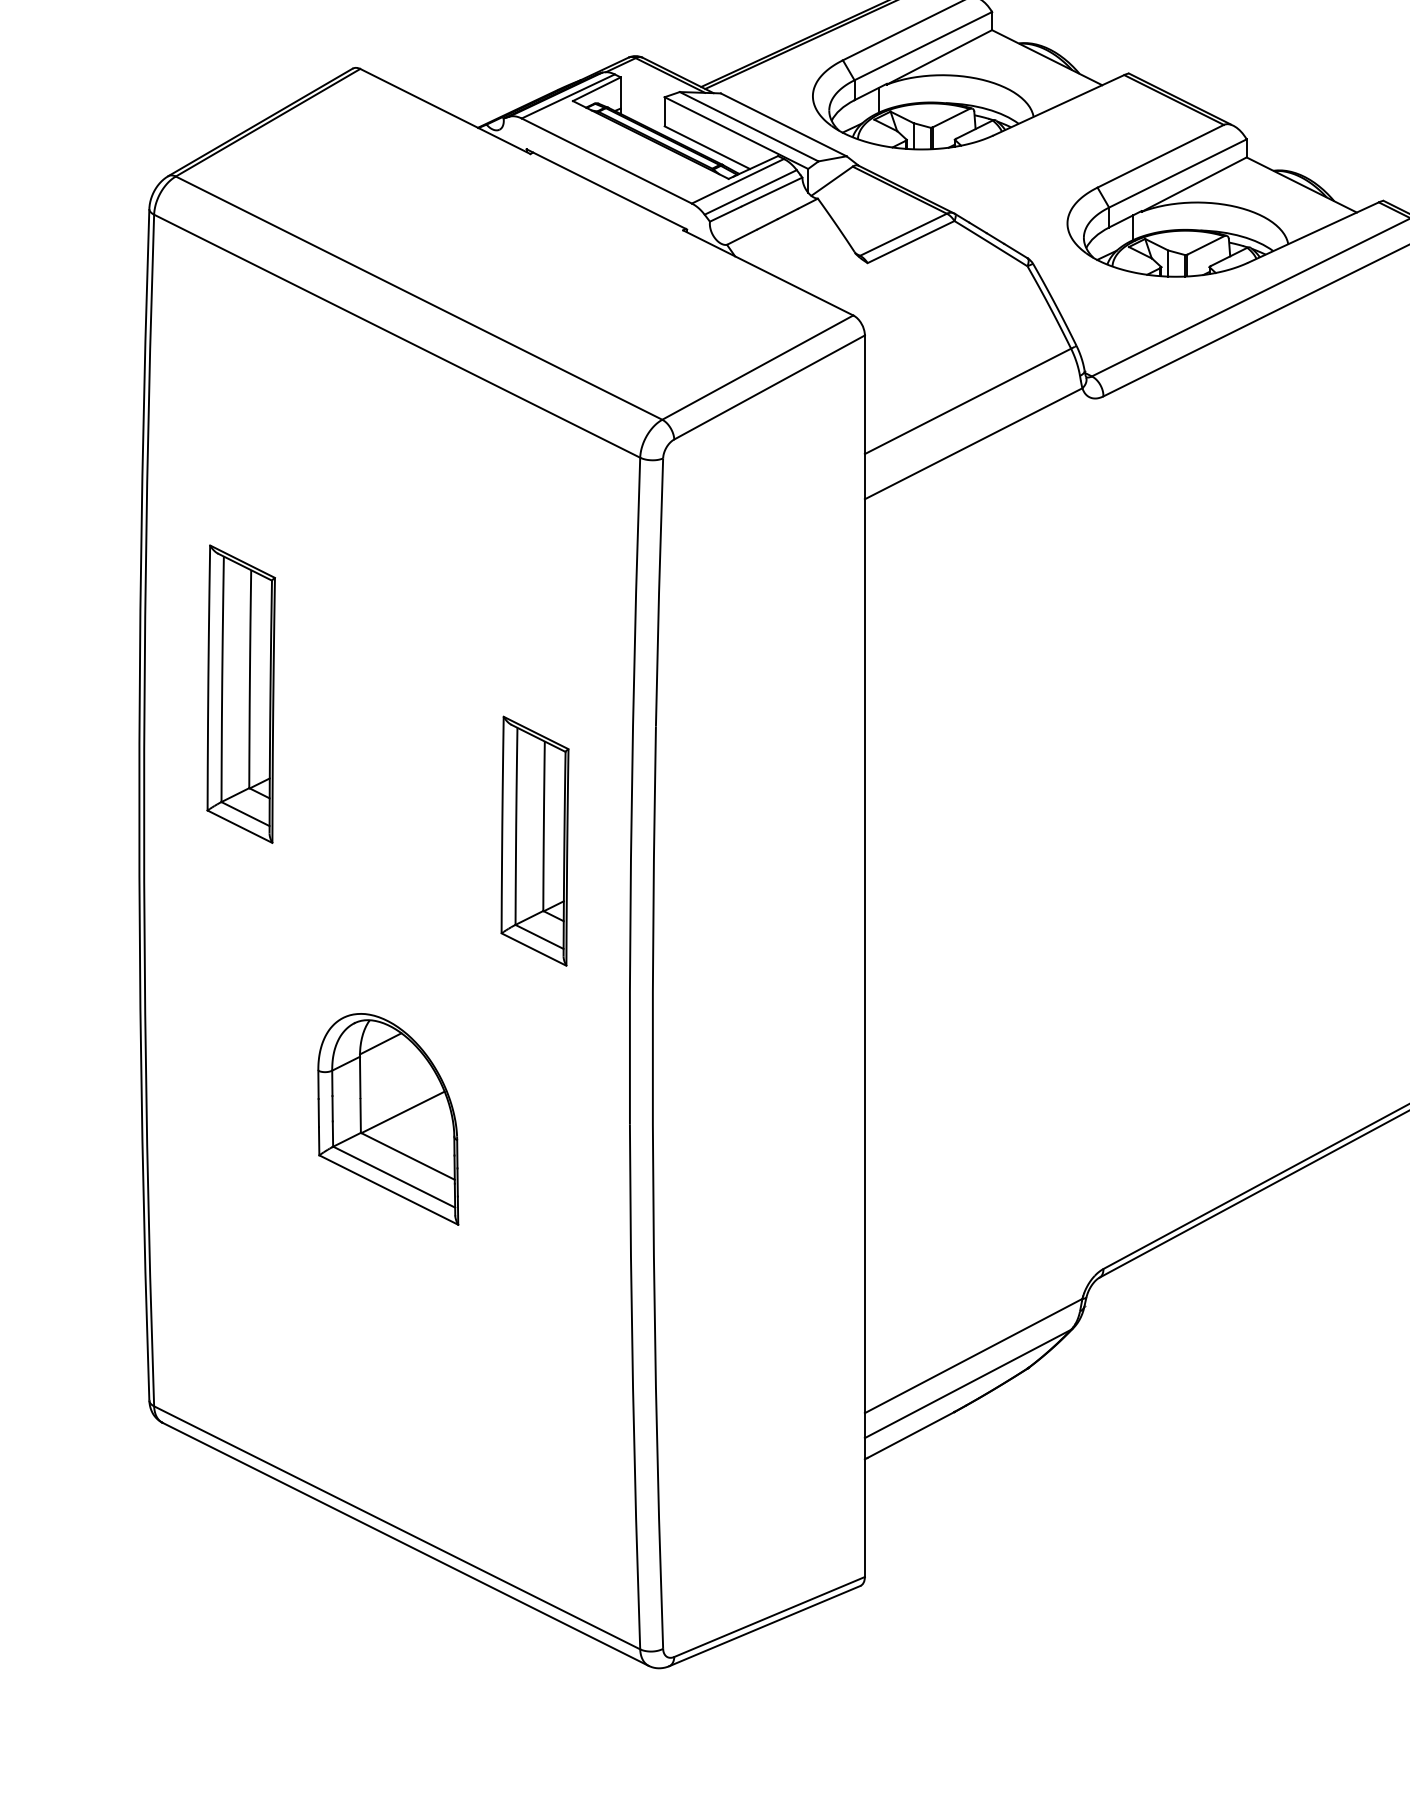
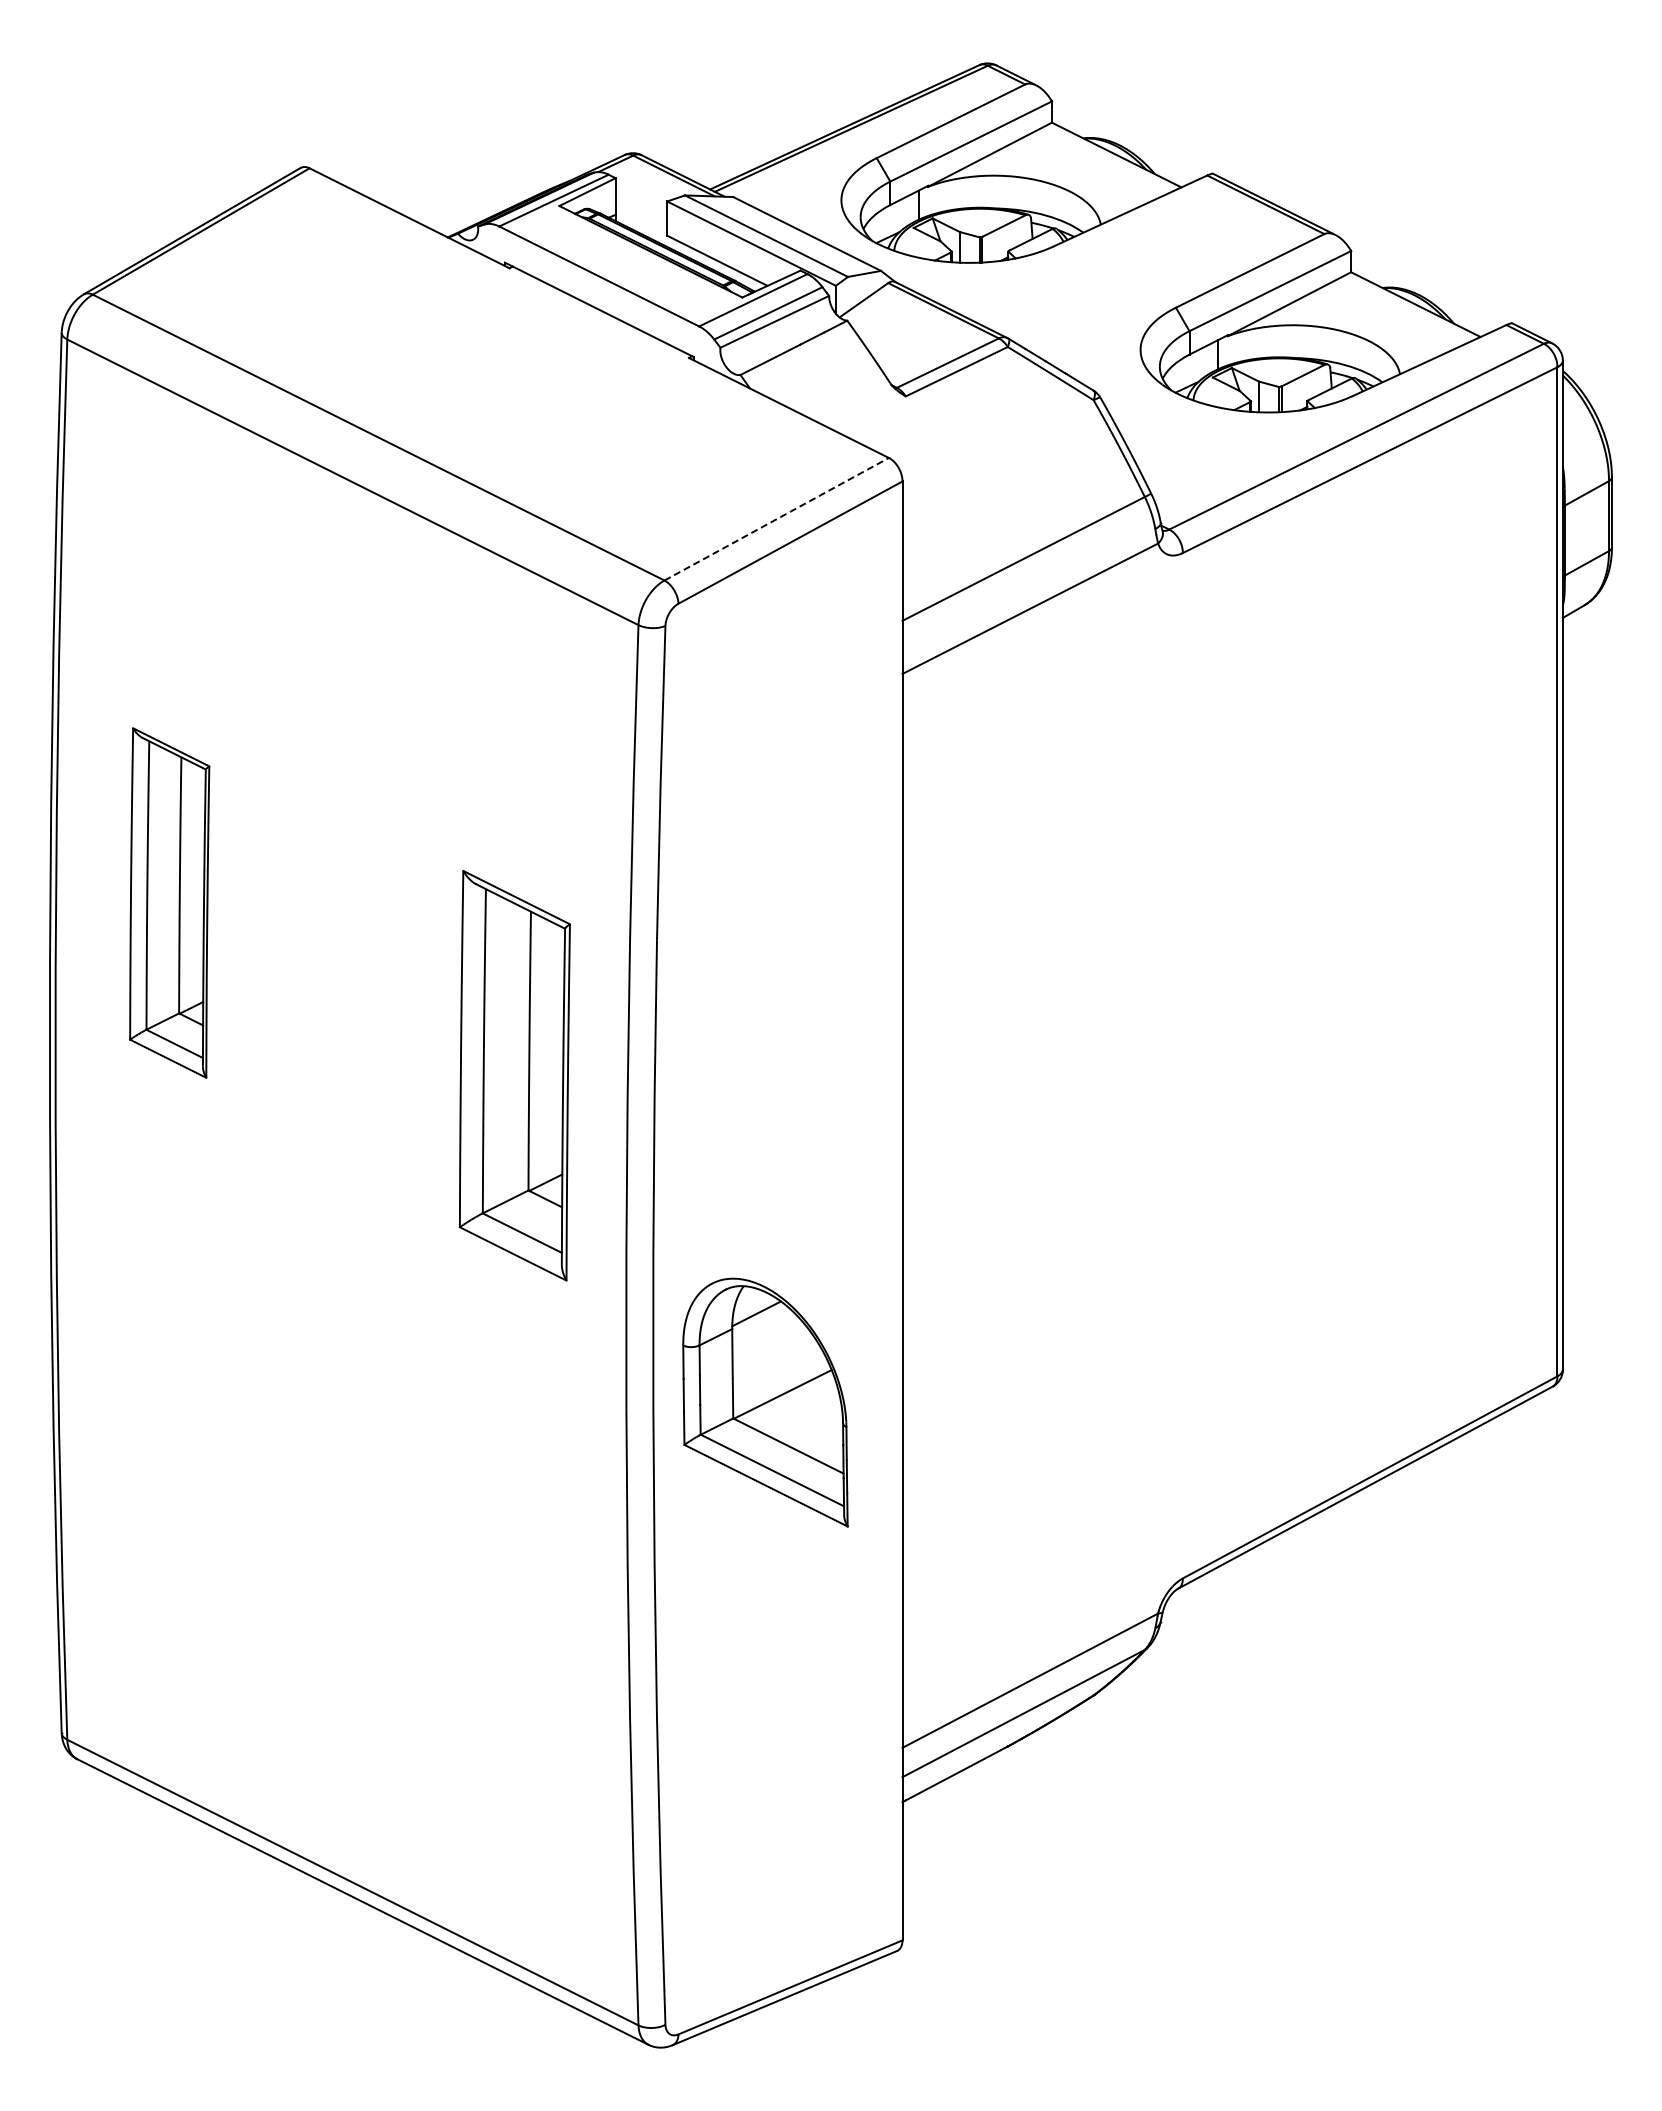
line: (757, 367) -> (776, 519), solid -> dashed
part: (534, 840) -> (514, 1075), size x1.4
part: (388, 1119) -> (765, 1402), moved

